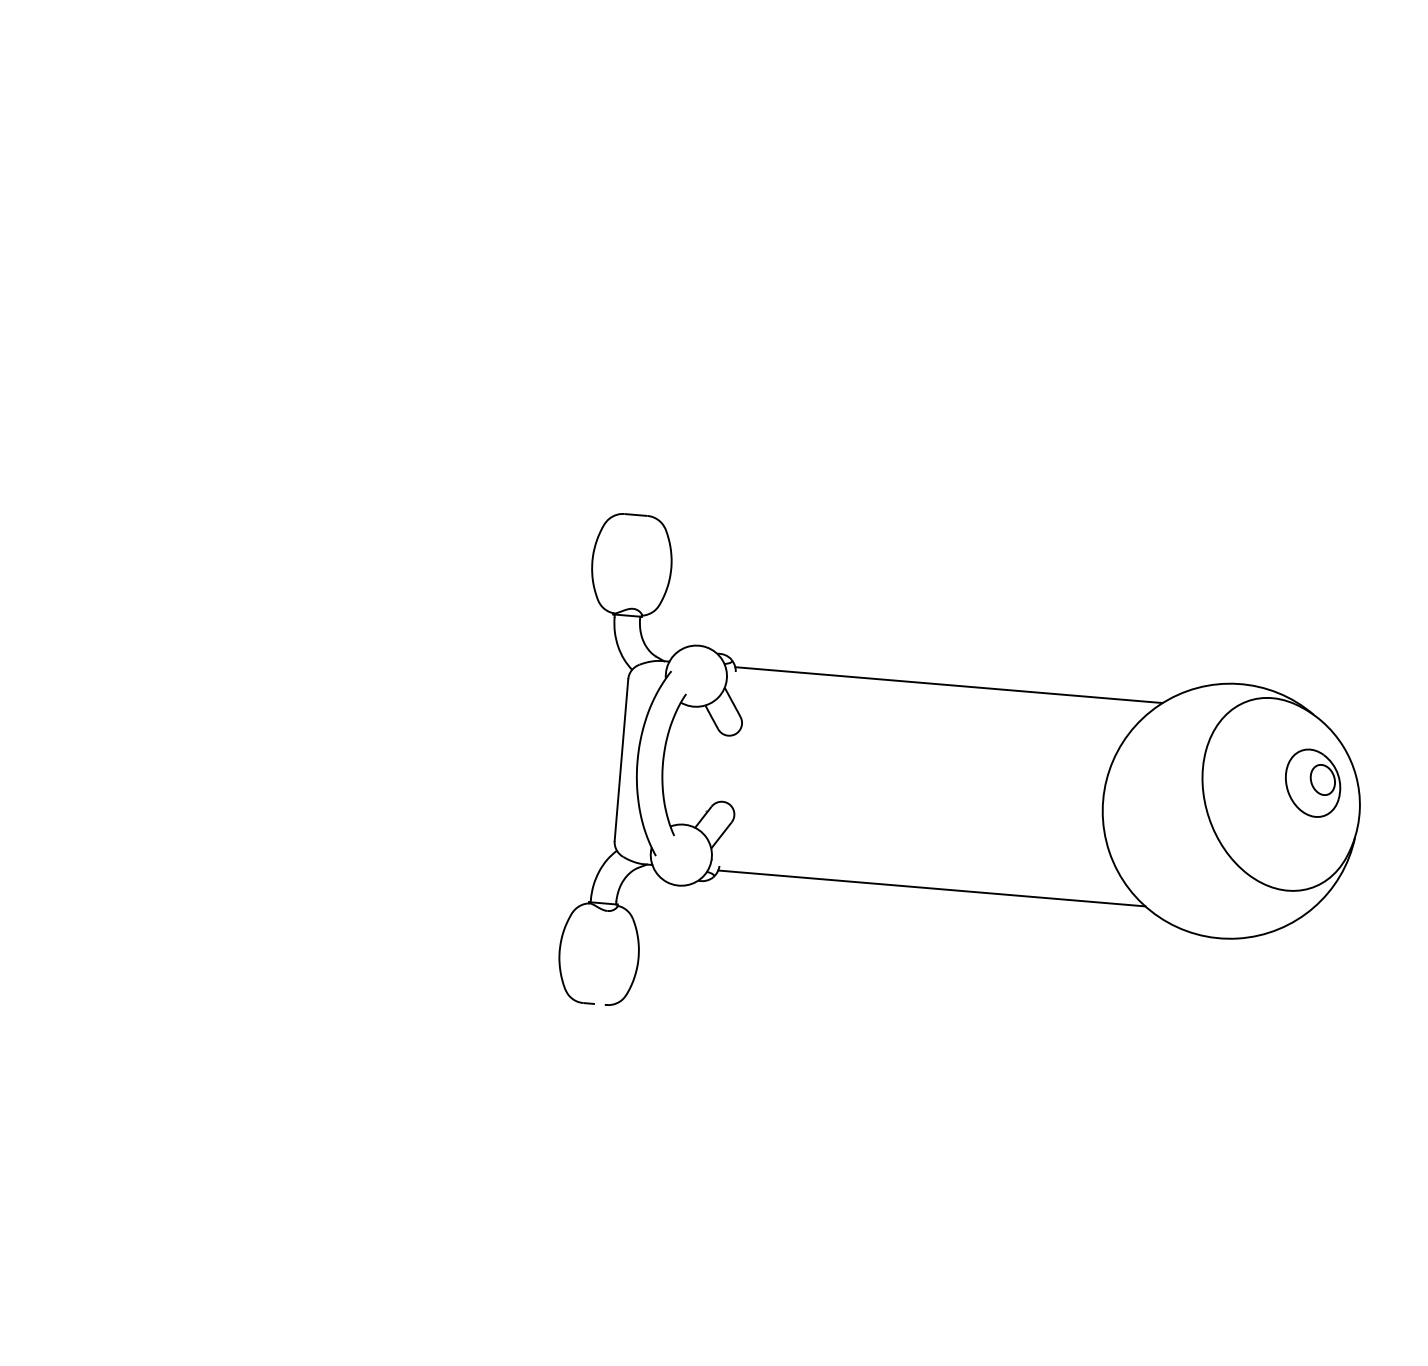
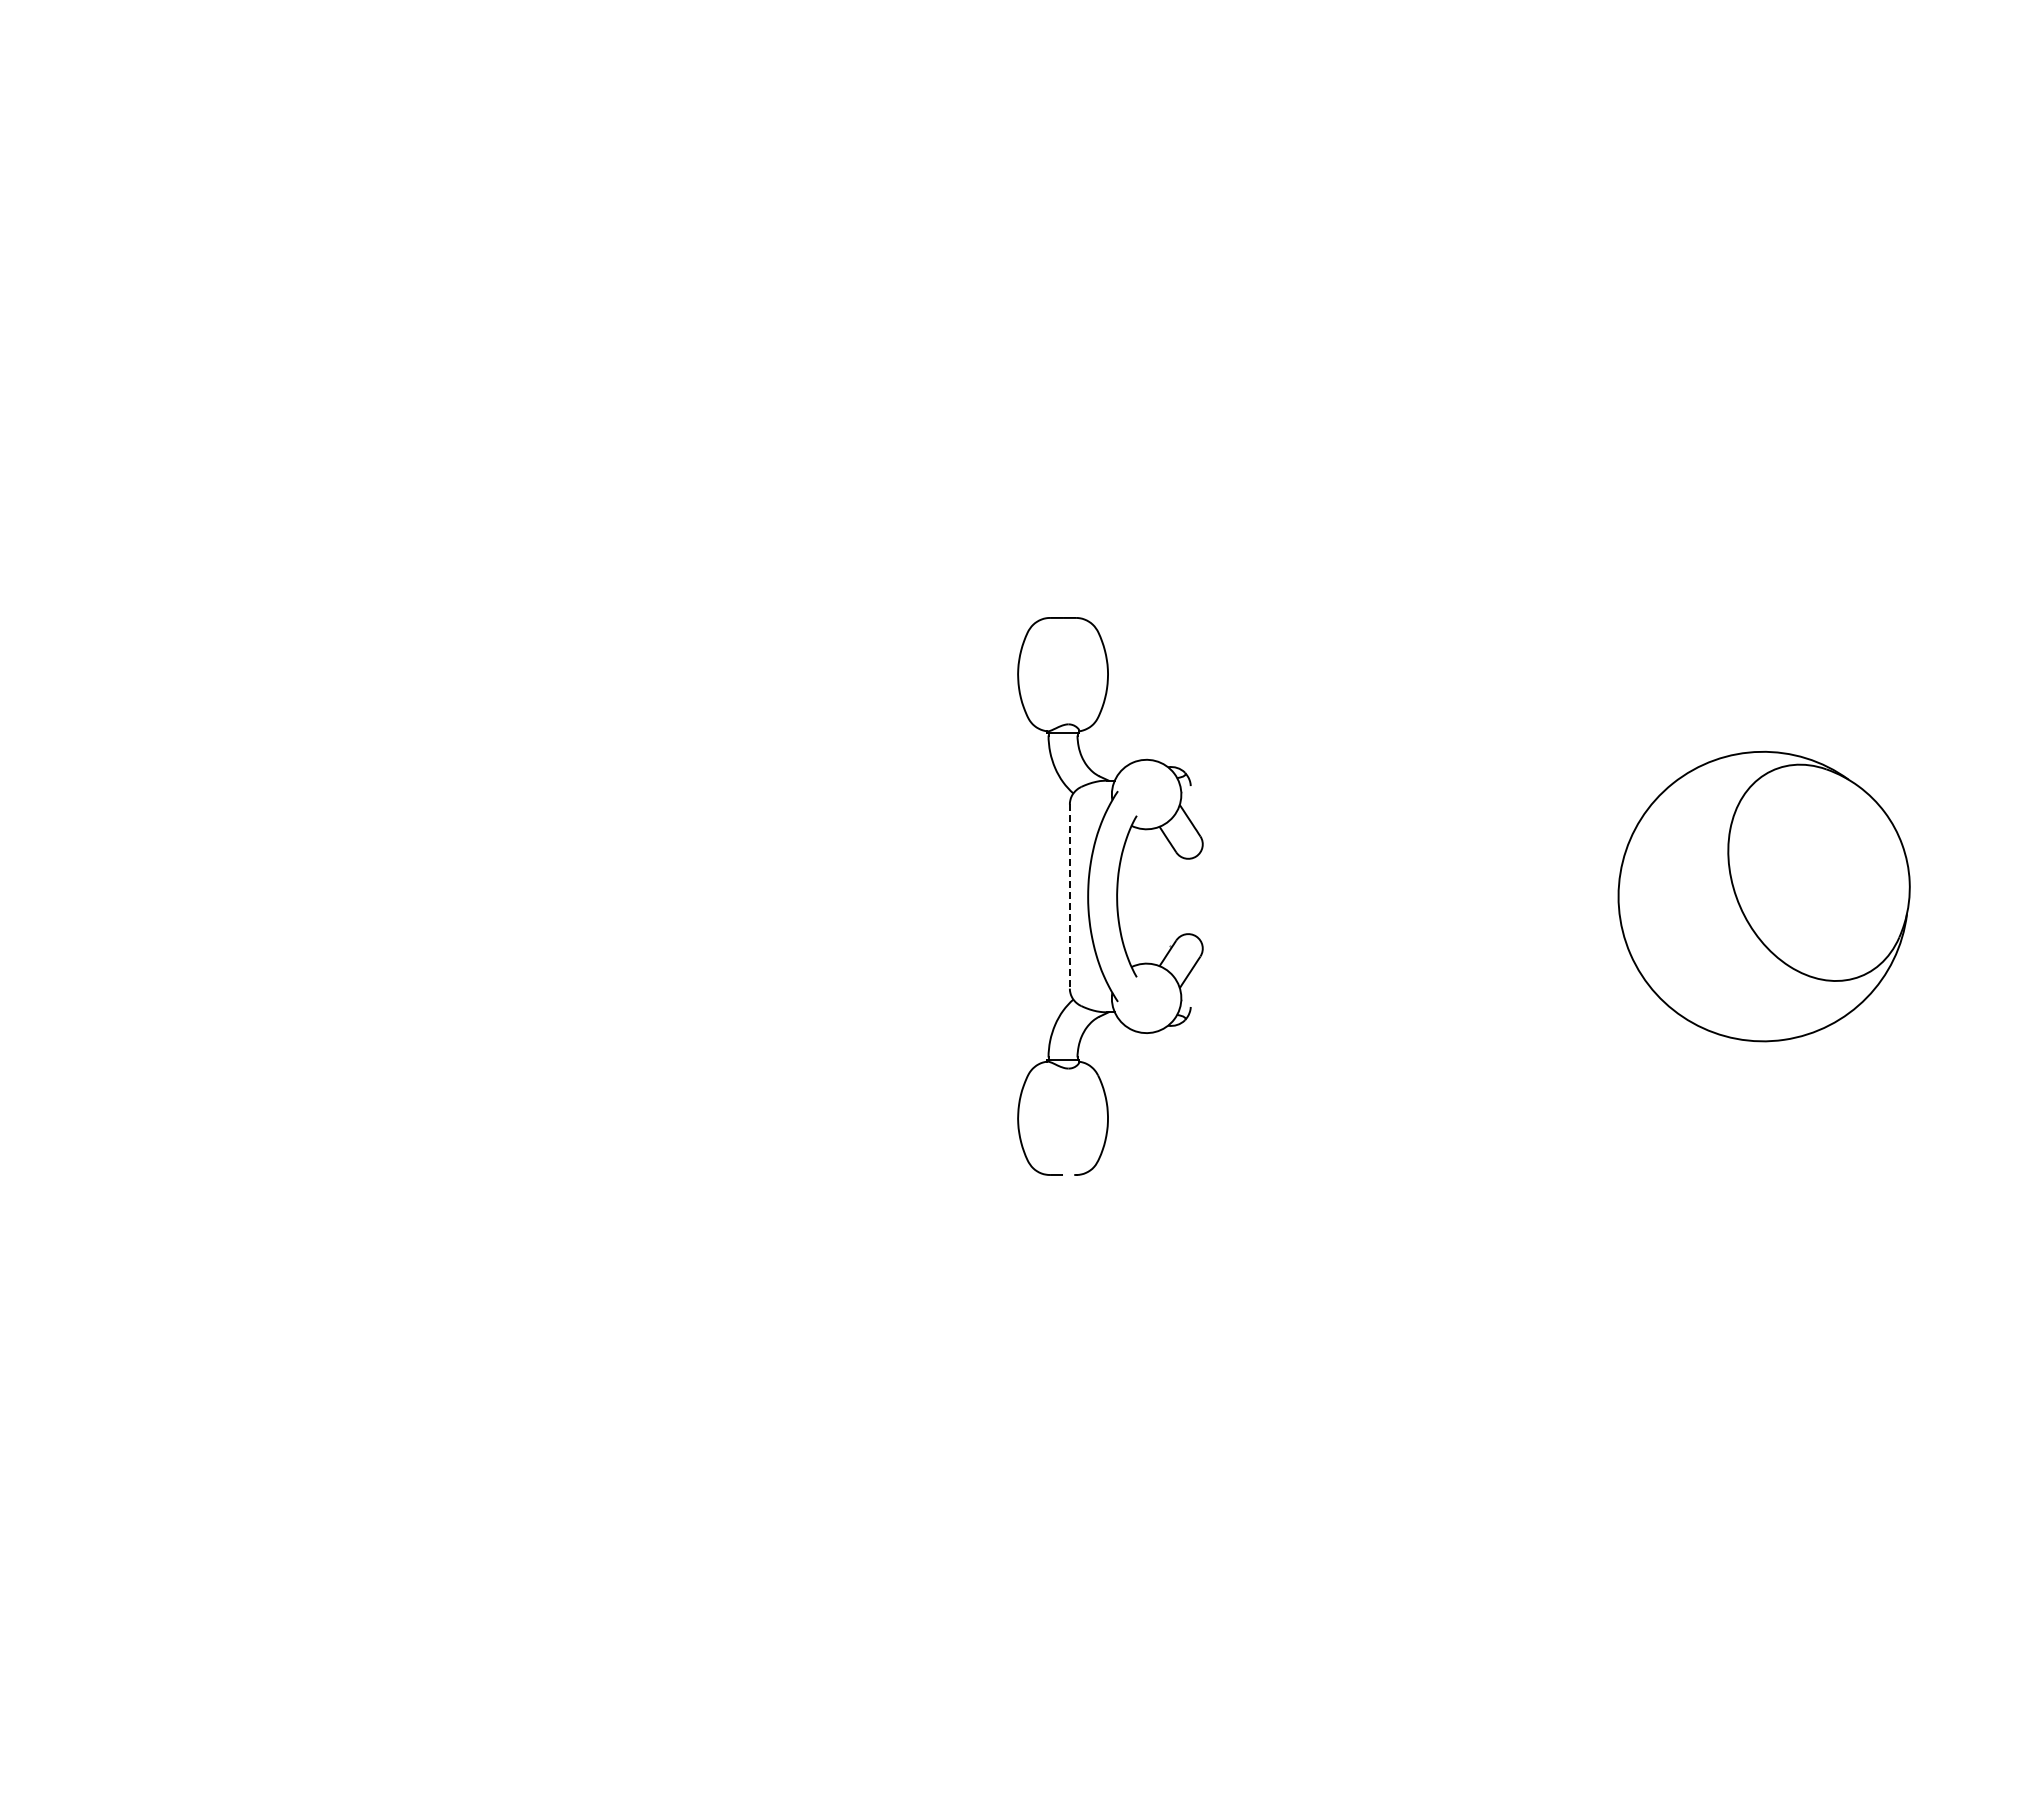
line: (948, 684) -> (1432, 780), removed
line: (621, 760) -> (1069, 897), solid -> dashed
part: (1312, 782) -> (1853, 856), removed
line: (931, 888) -> (1432, 1012), removed

